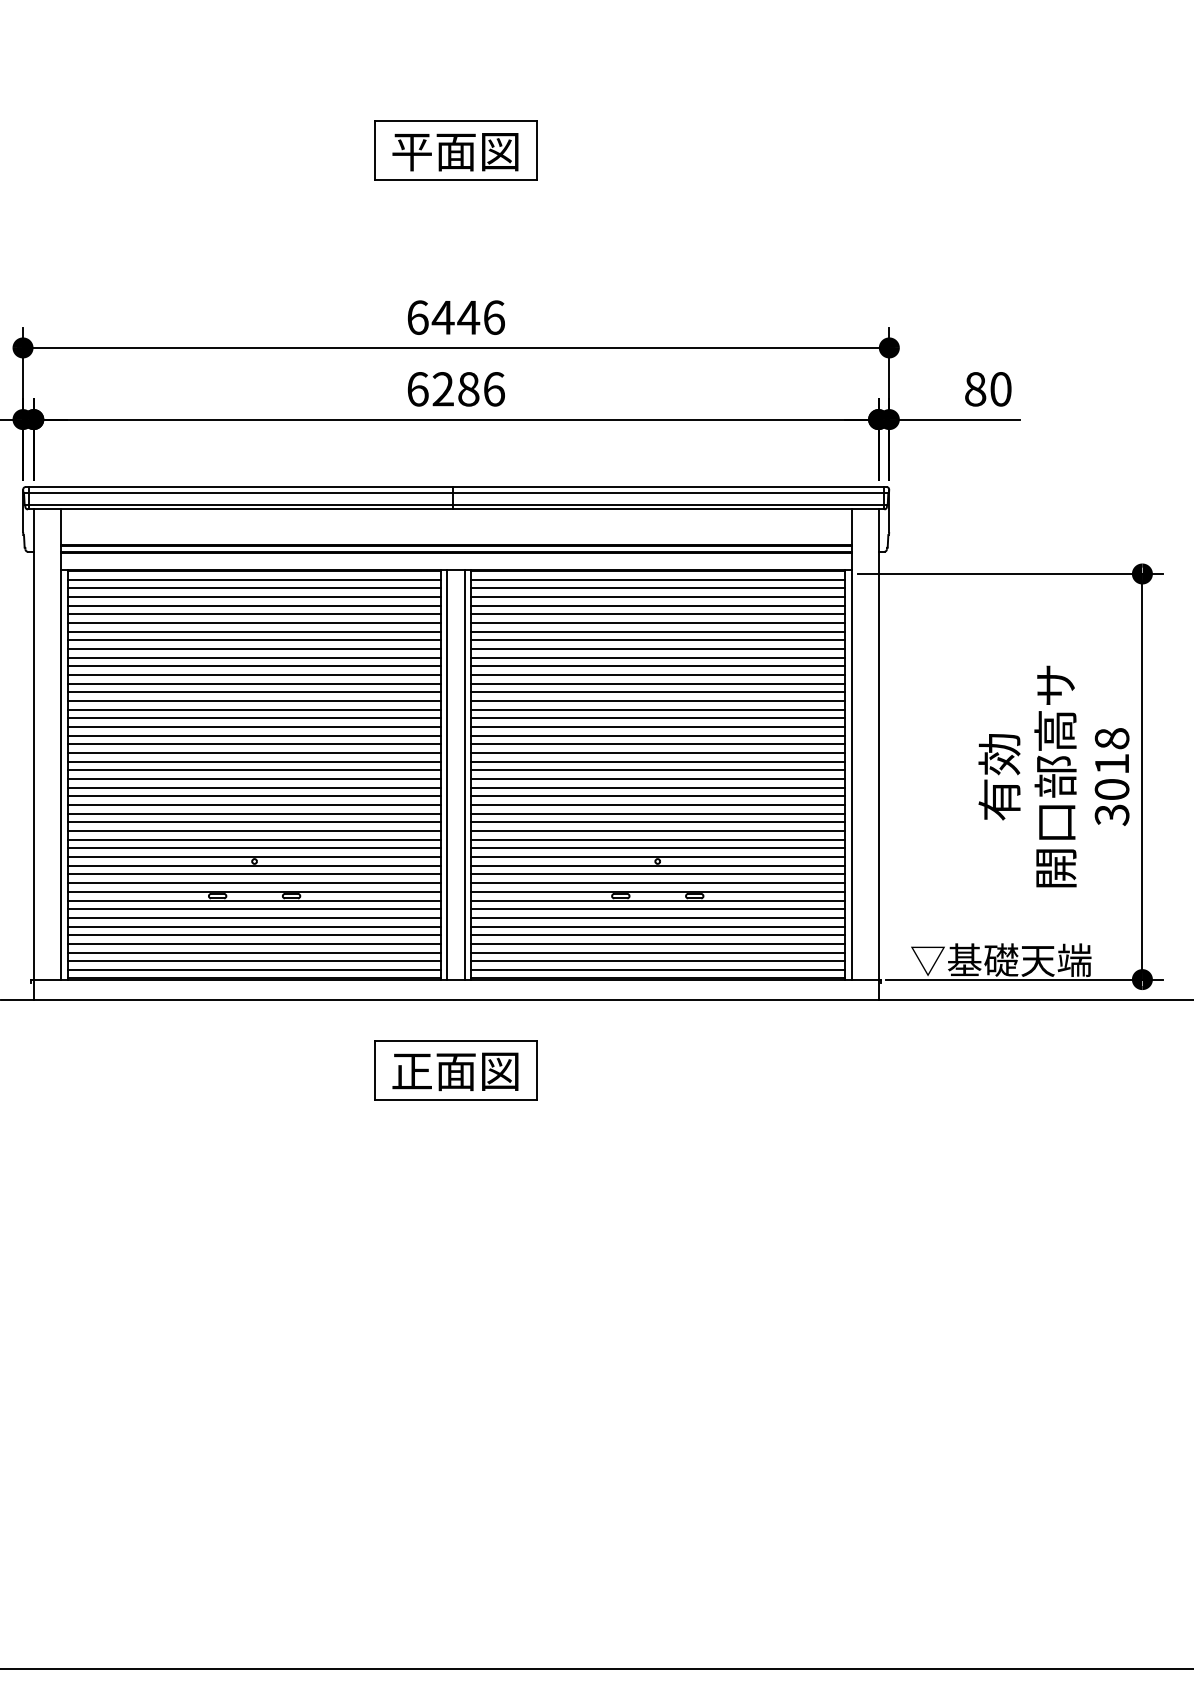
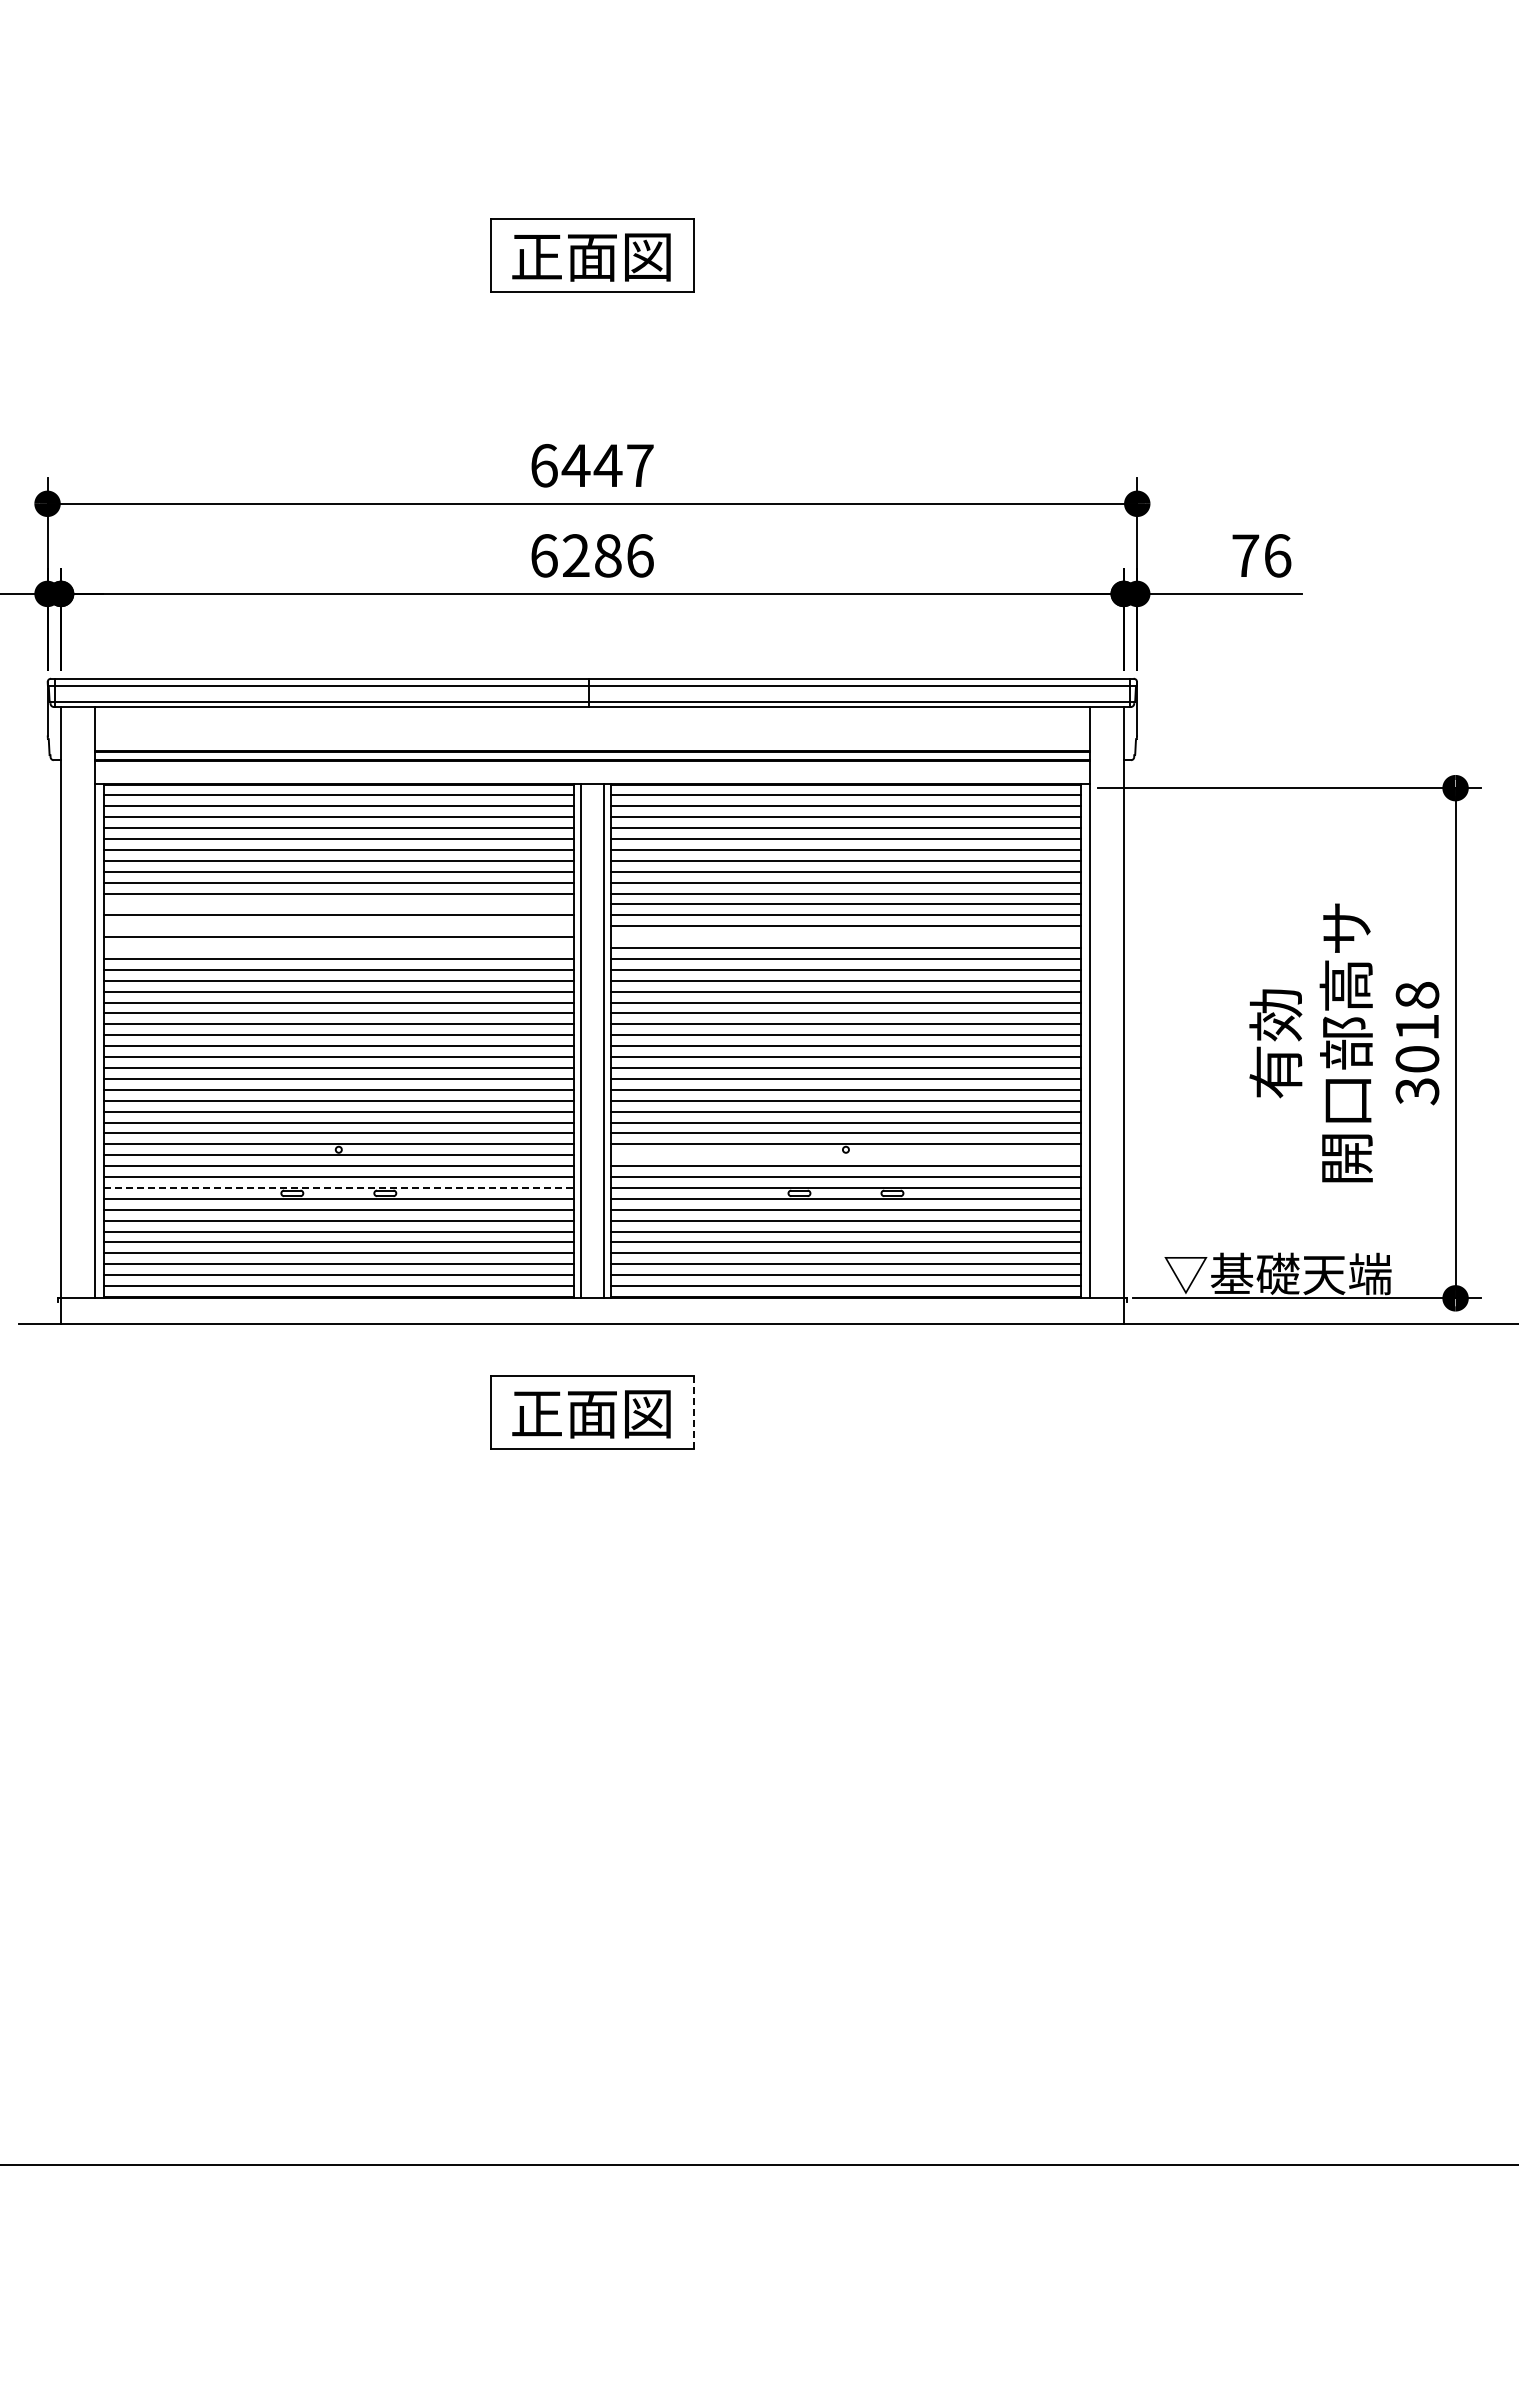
text: (411, 152) -> (536, 257), 平面図 -> 正面図
text: (494, 317) -> (640, 465), 6446 -> 6447
text: (988, 389) -> (1261, 555), 80 -> 76
line: (254, 666) -> (338, 904), removed
line: (254, 683) -> (338, 926), removed
line: (657, 692) -> (845, 937), removed
line: (254, 701) -> (338, 948), removed
line: (657, 866) -> (845, 1155), removed
line: (254, 891) -> (338, 1187), solid -> dashed
line: (536, 1070) -> (693, 1412), solid -> dashed

